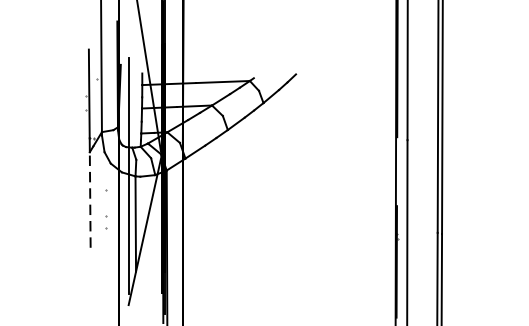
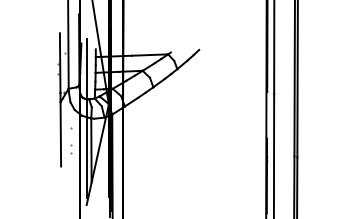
line: (89, 198) -> (60, 133), dashed -> solid

